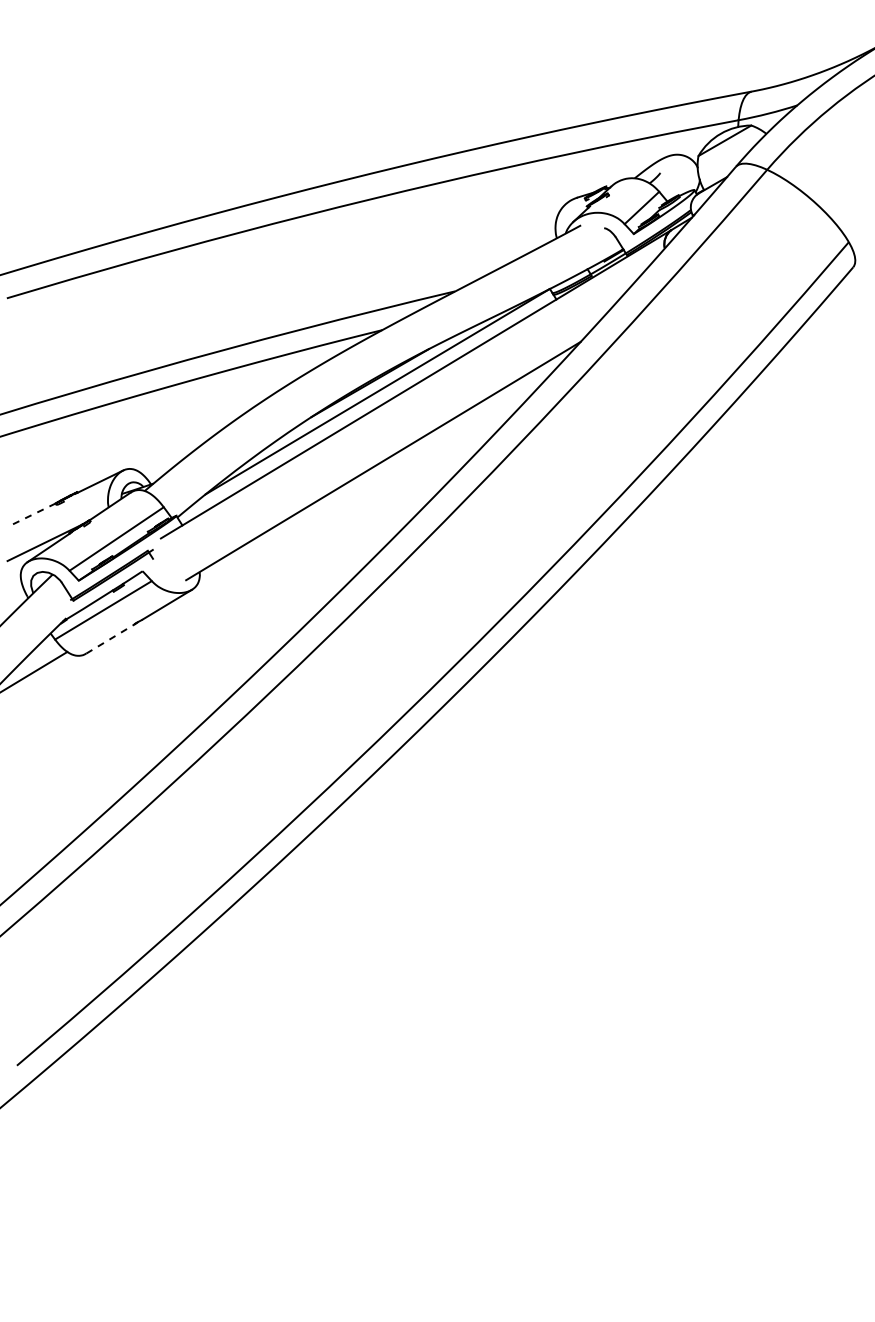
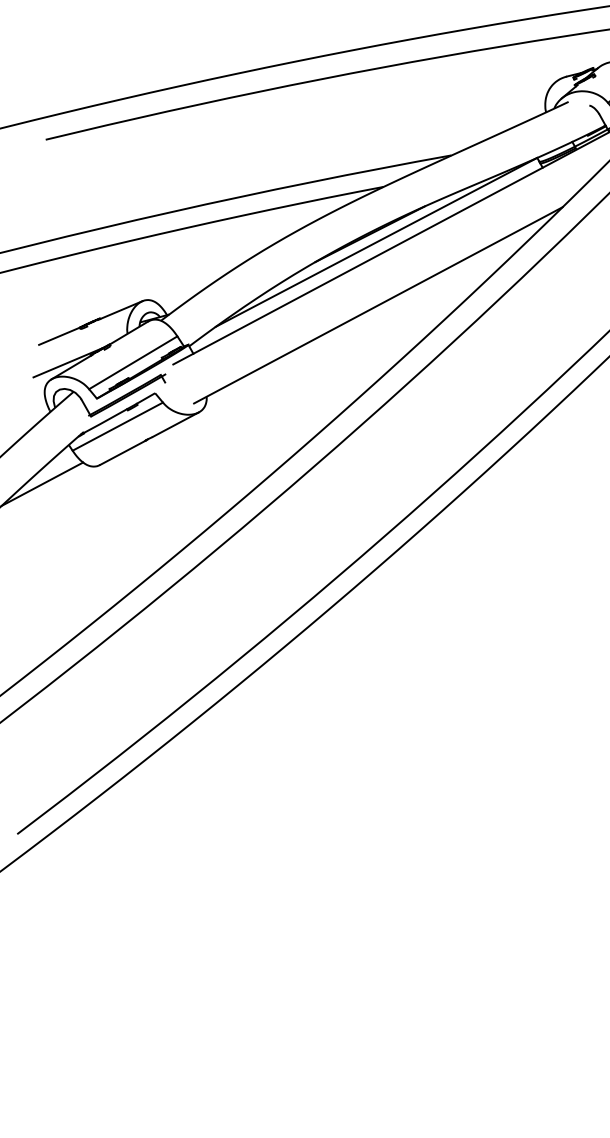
line: (33, 514) -> (59, 336), dashed -> solid
line: (110, 638) -> (122, 452), dashed -> solid

